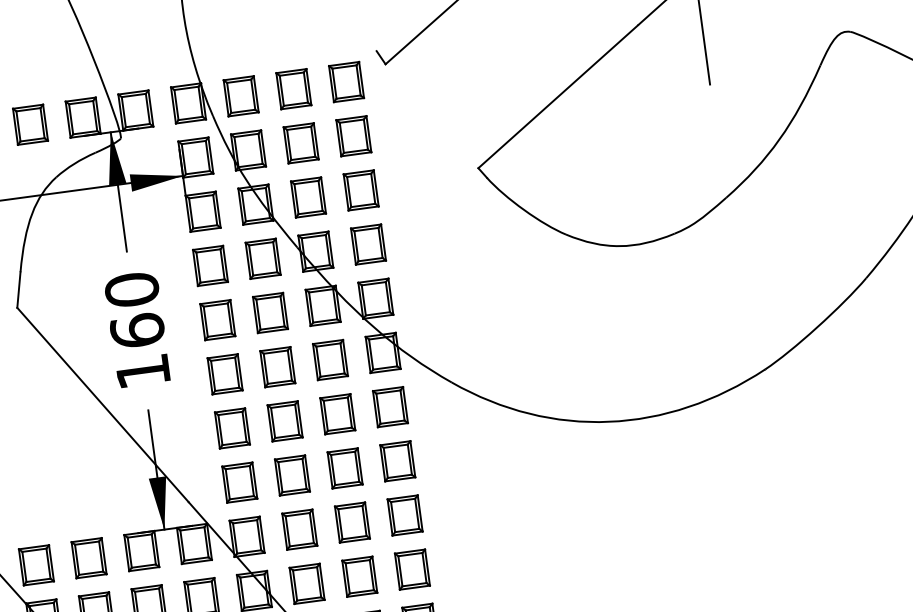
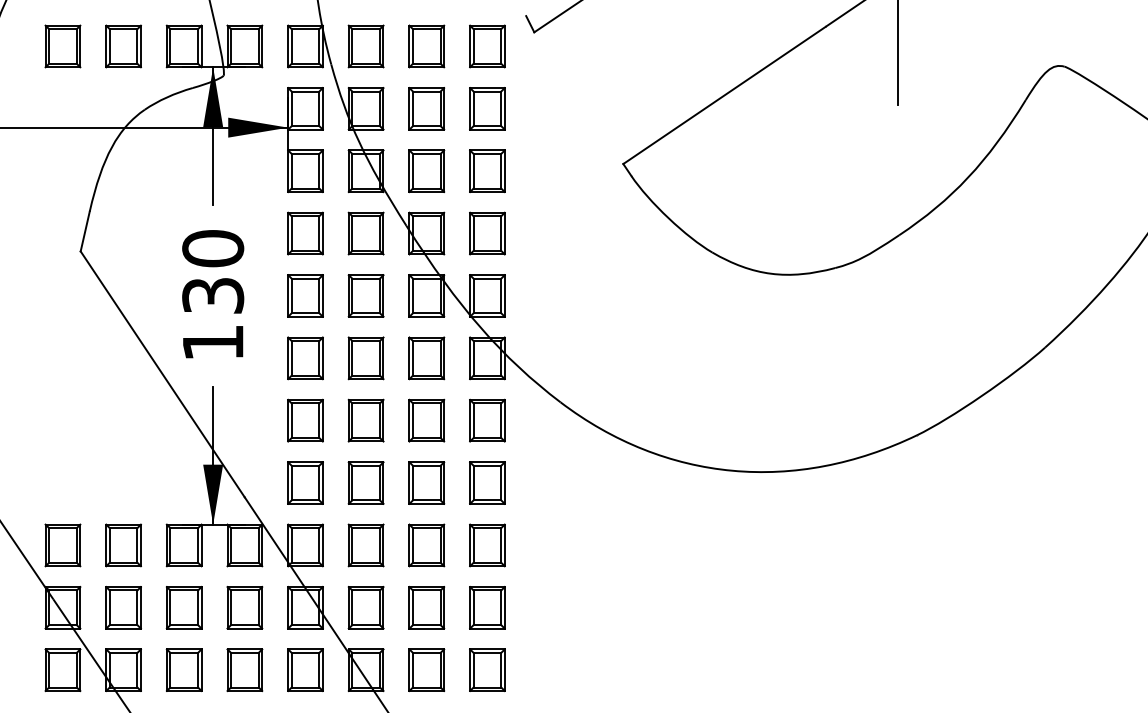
text: (137, 329) -> (213, 294), 160 -> 130

